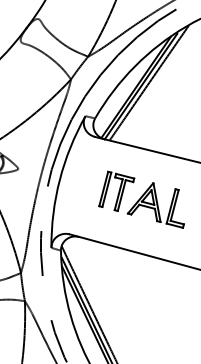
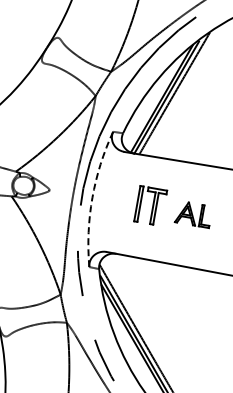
arc: (59, 179) -> (92, 197), solid -> dashed
part: (156, 204) -> (191, 215), size x0.6

